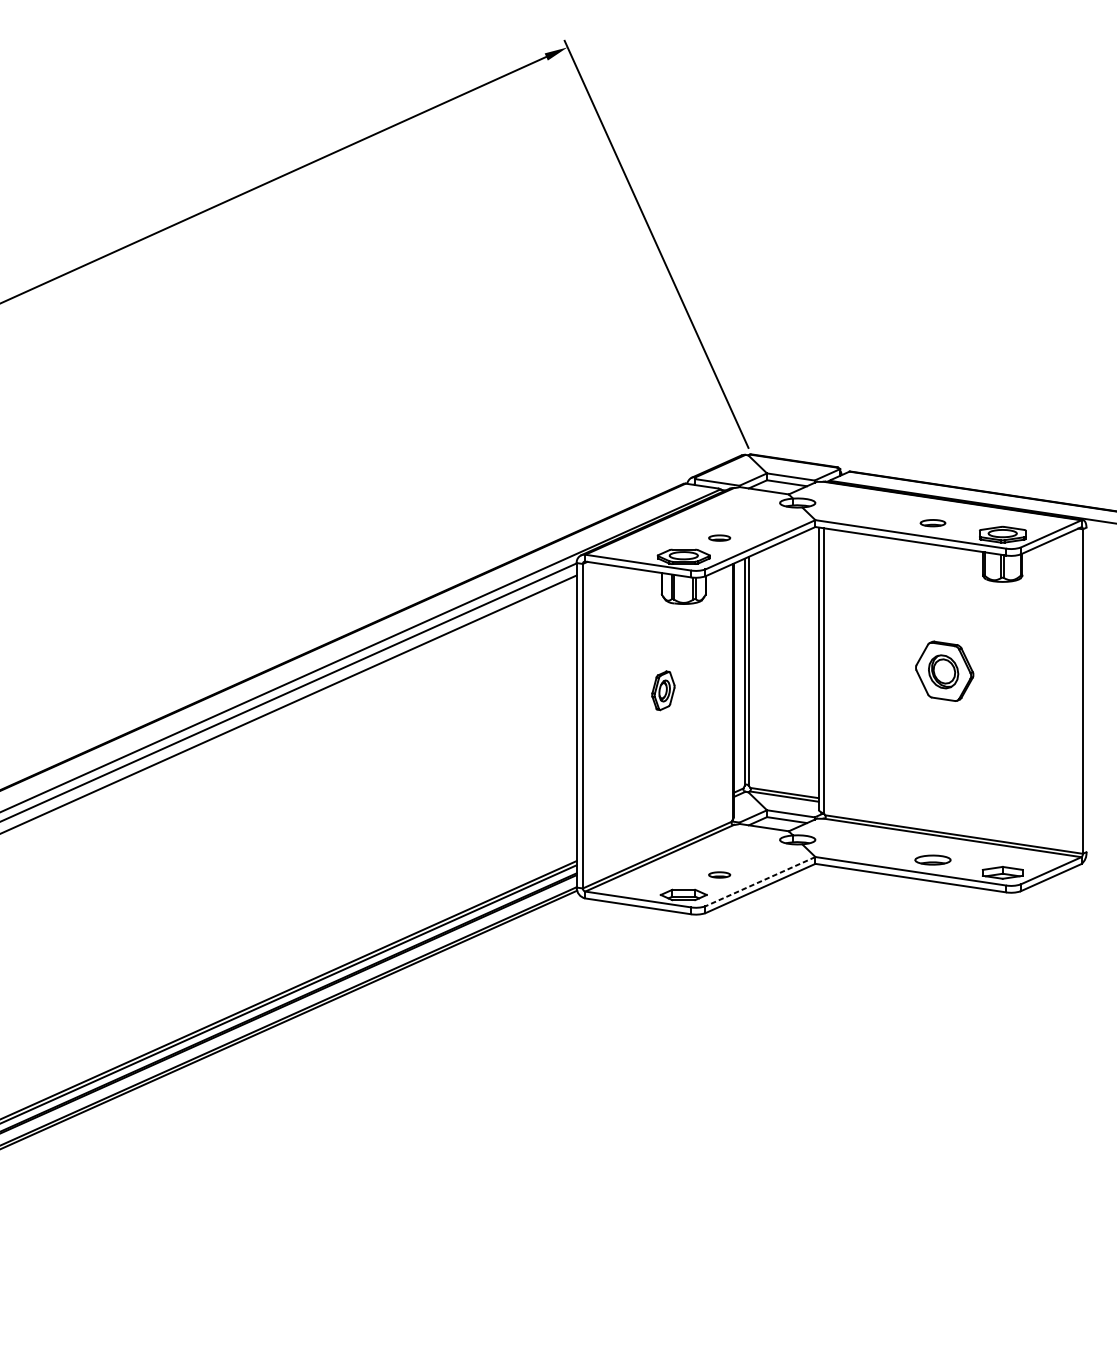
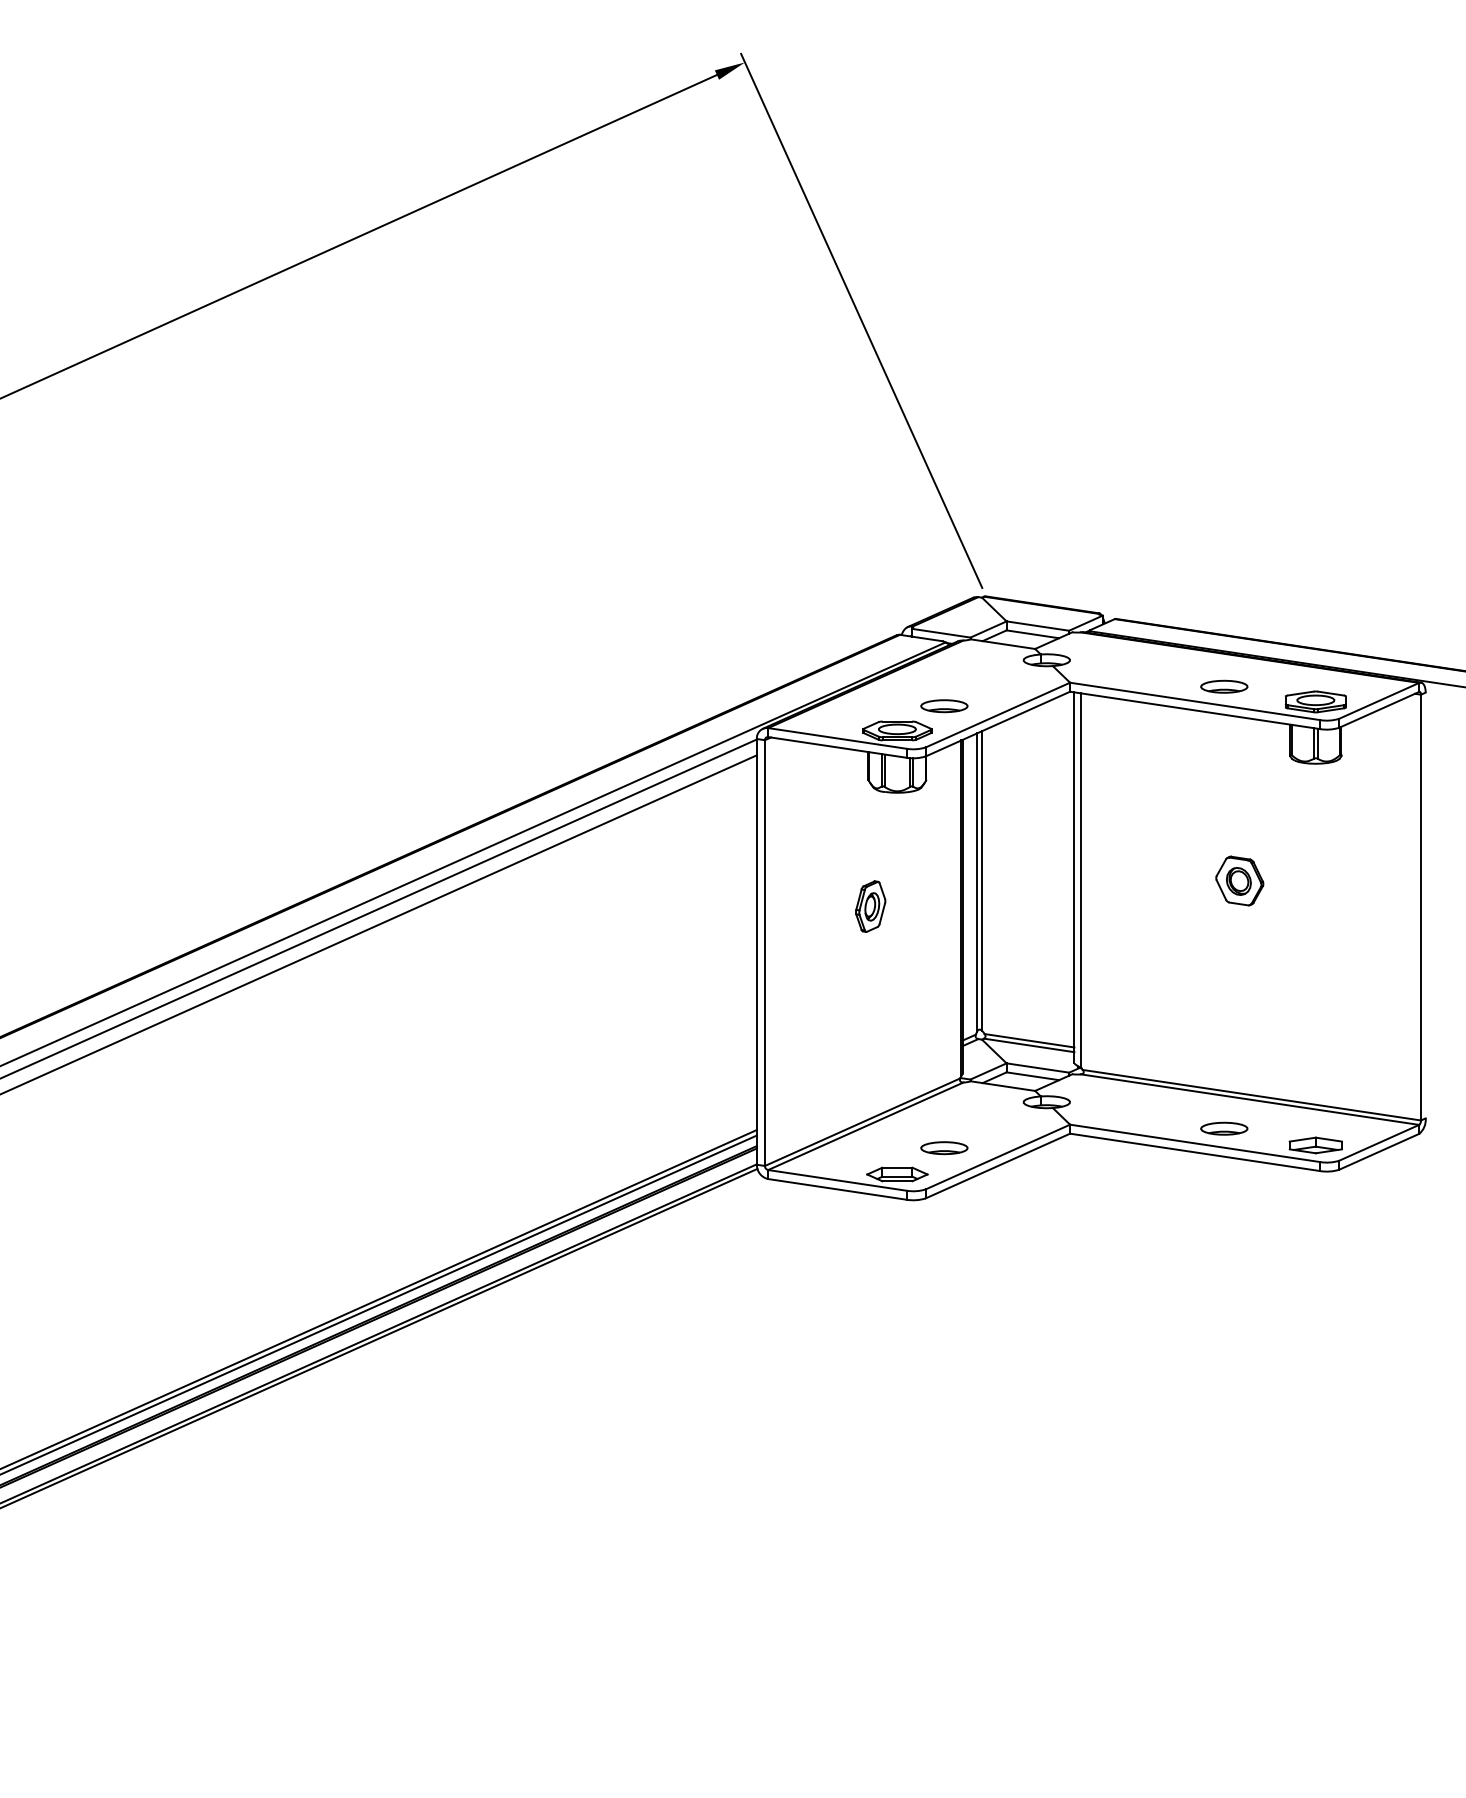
part: (933, 523) -> (1224, 686), size x1.43
part: (719, 538) -> (944, 706), size x1.67
part: (944, 670) -> (1239, 880), size x0.62
part: (719, 875) -> (944, 1148), size x1.67
line: (760, 882) -> (997, 1157), dashed -> solid

